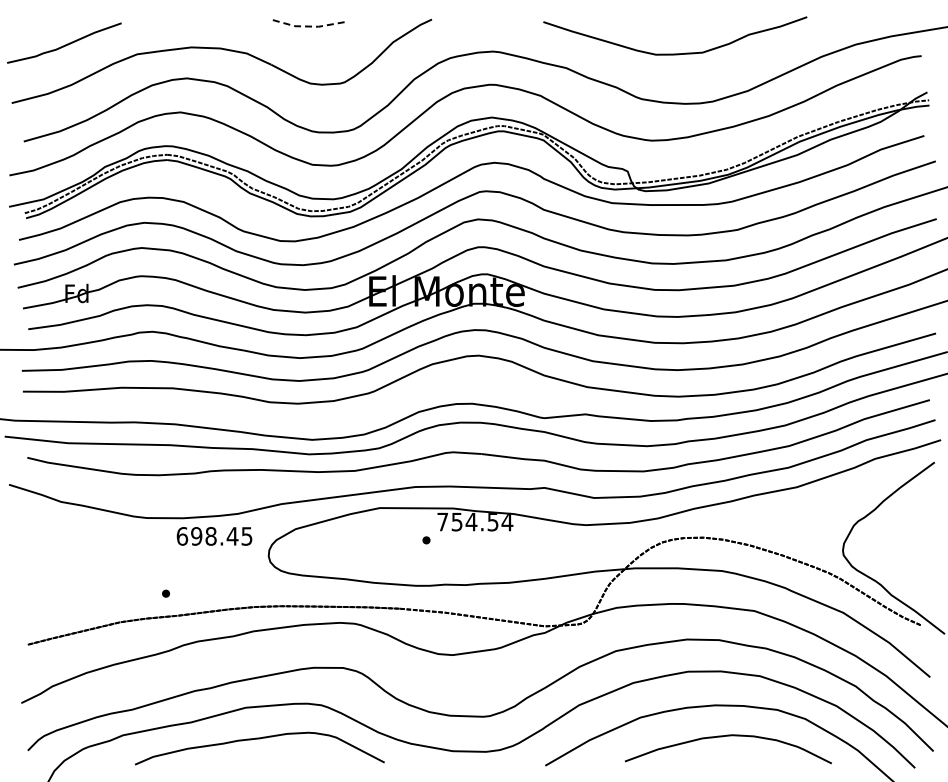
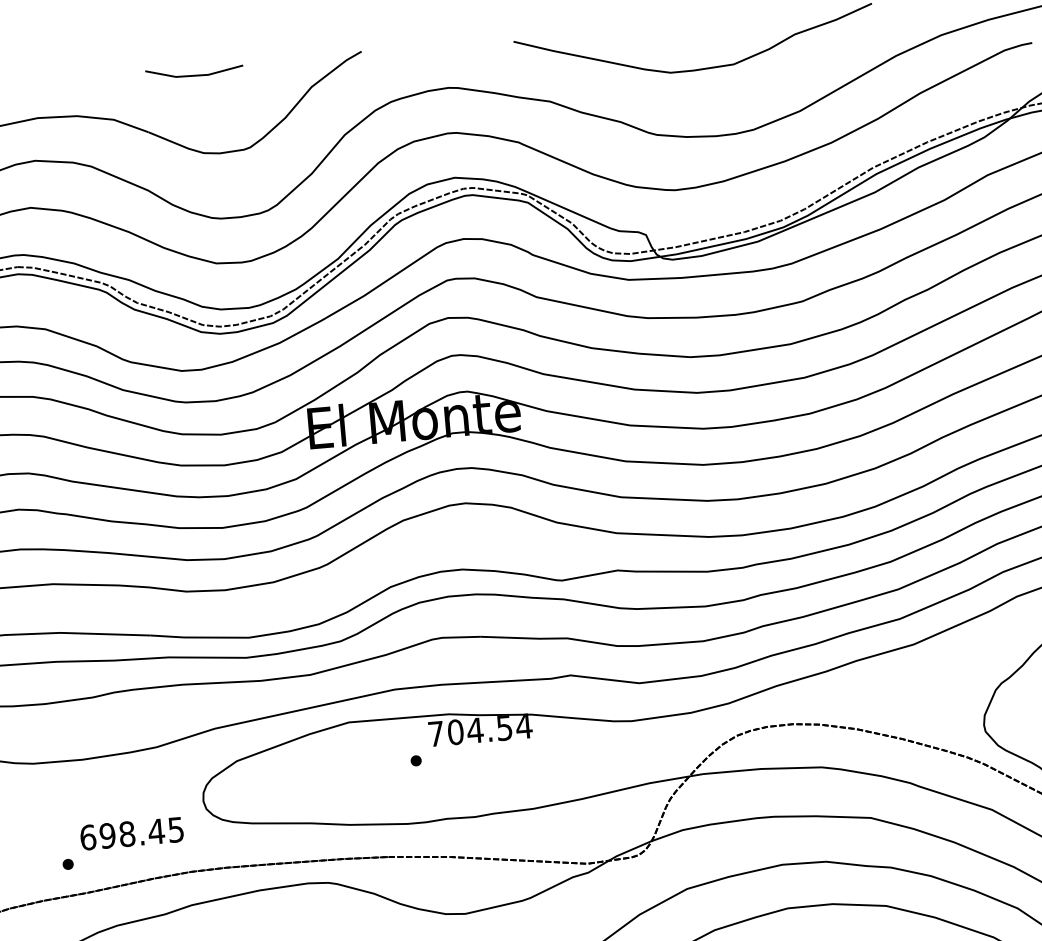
line: (308, 26) -> (194, 75), dashed -> solid
text: (456, 521) -> (454, 731), 754.54 -> 704.54
text: (214, 536) -> (131, 833), moved

